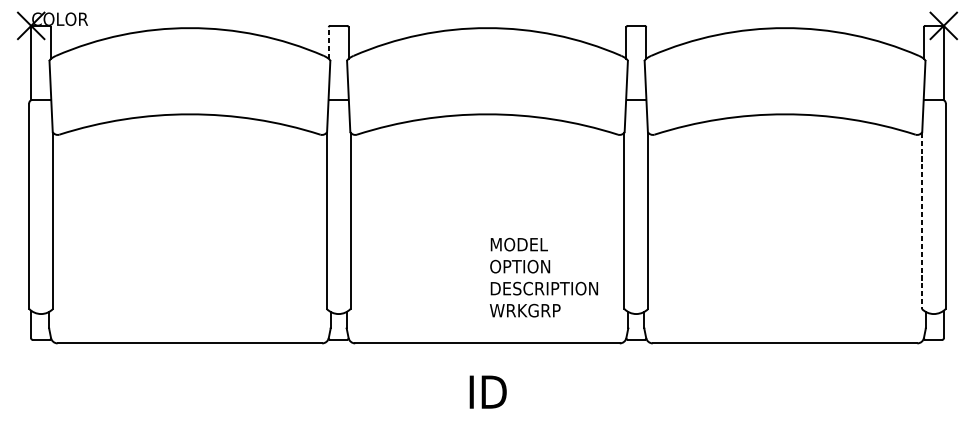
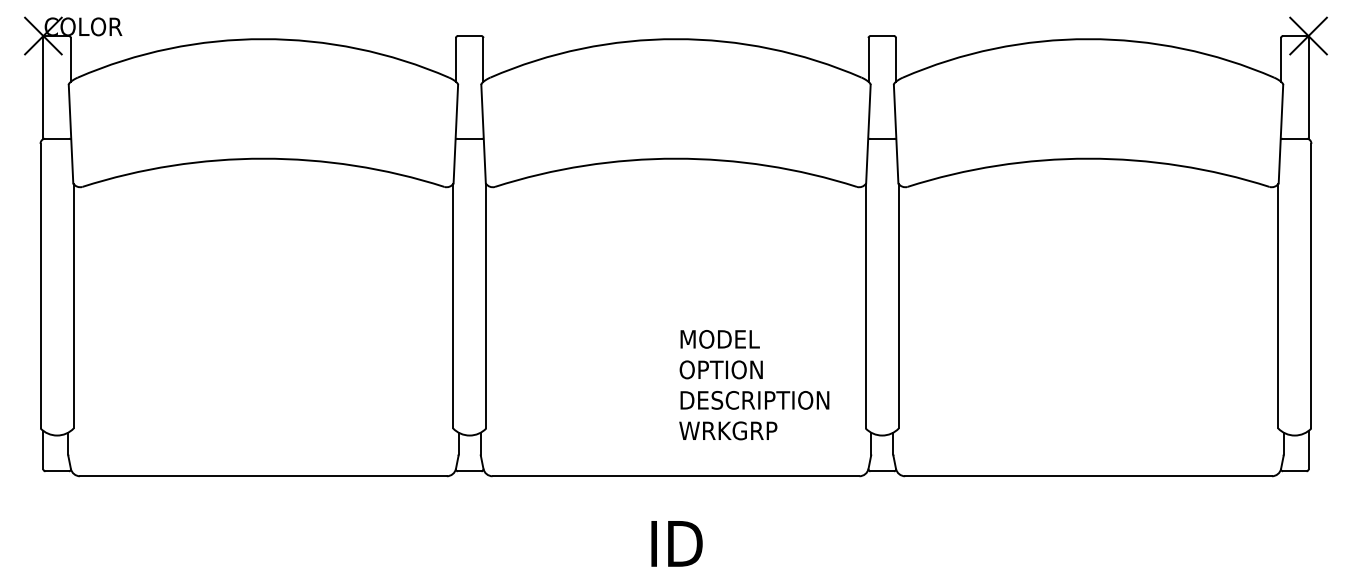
line: (328, 42) -> (455, 59), dashed -> solid
line: (922, 220) -> (1278, 306), dashed -> solid

